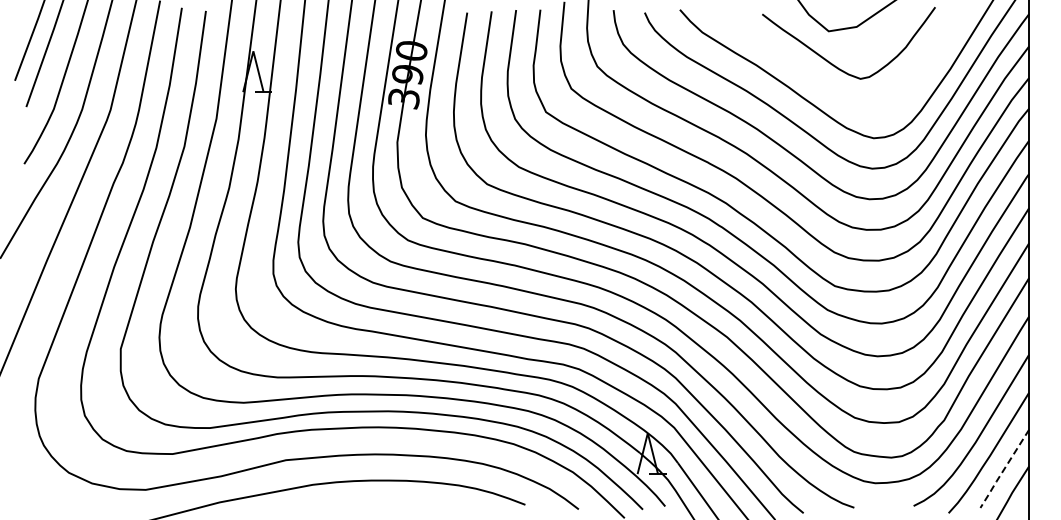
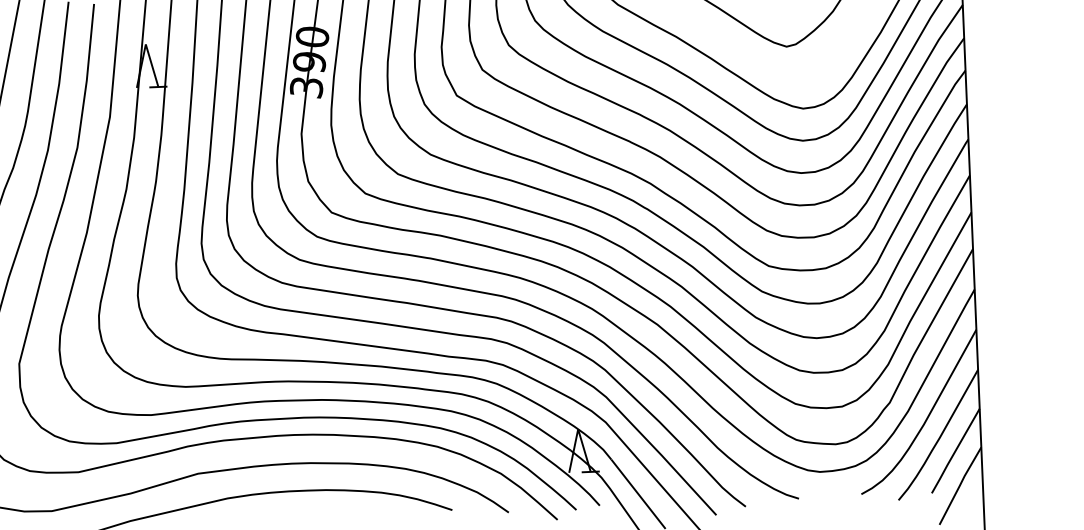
line: (1003, 470) -> (954, 452), dashed -> solid

